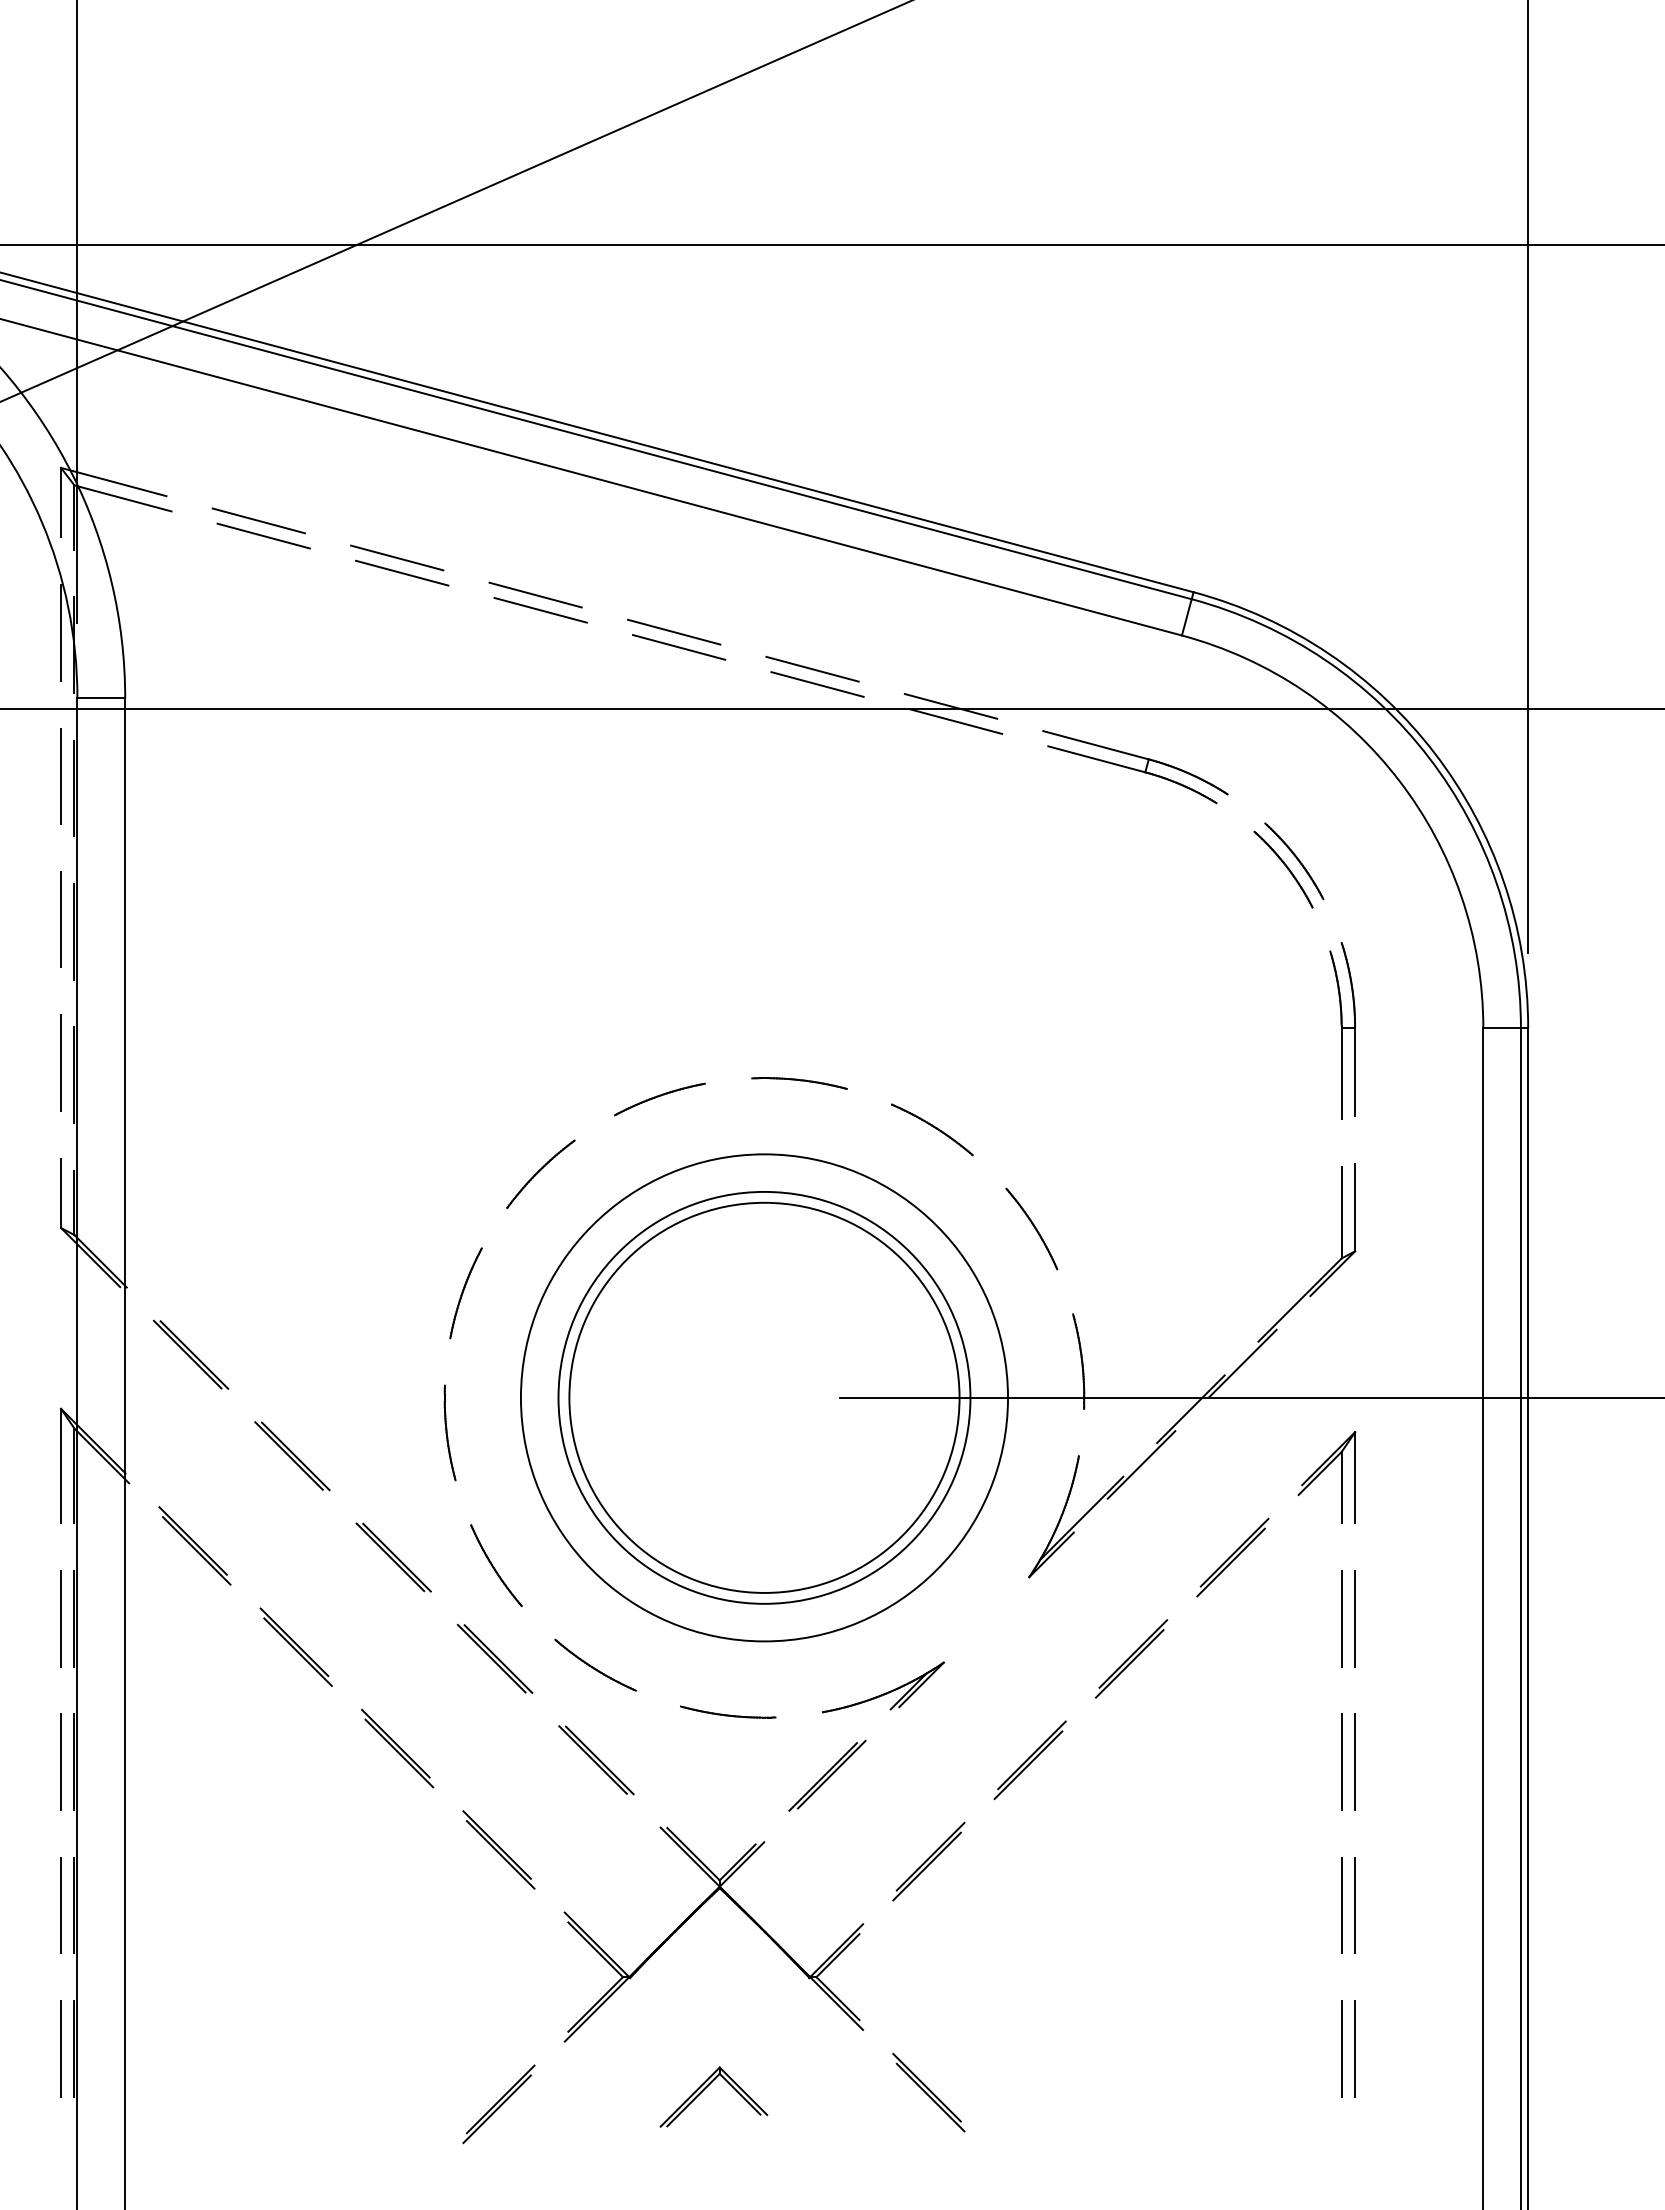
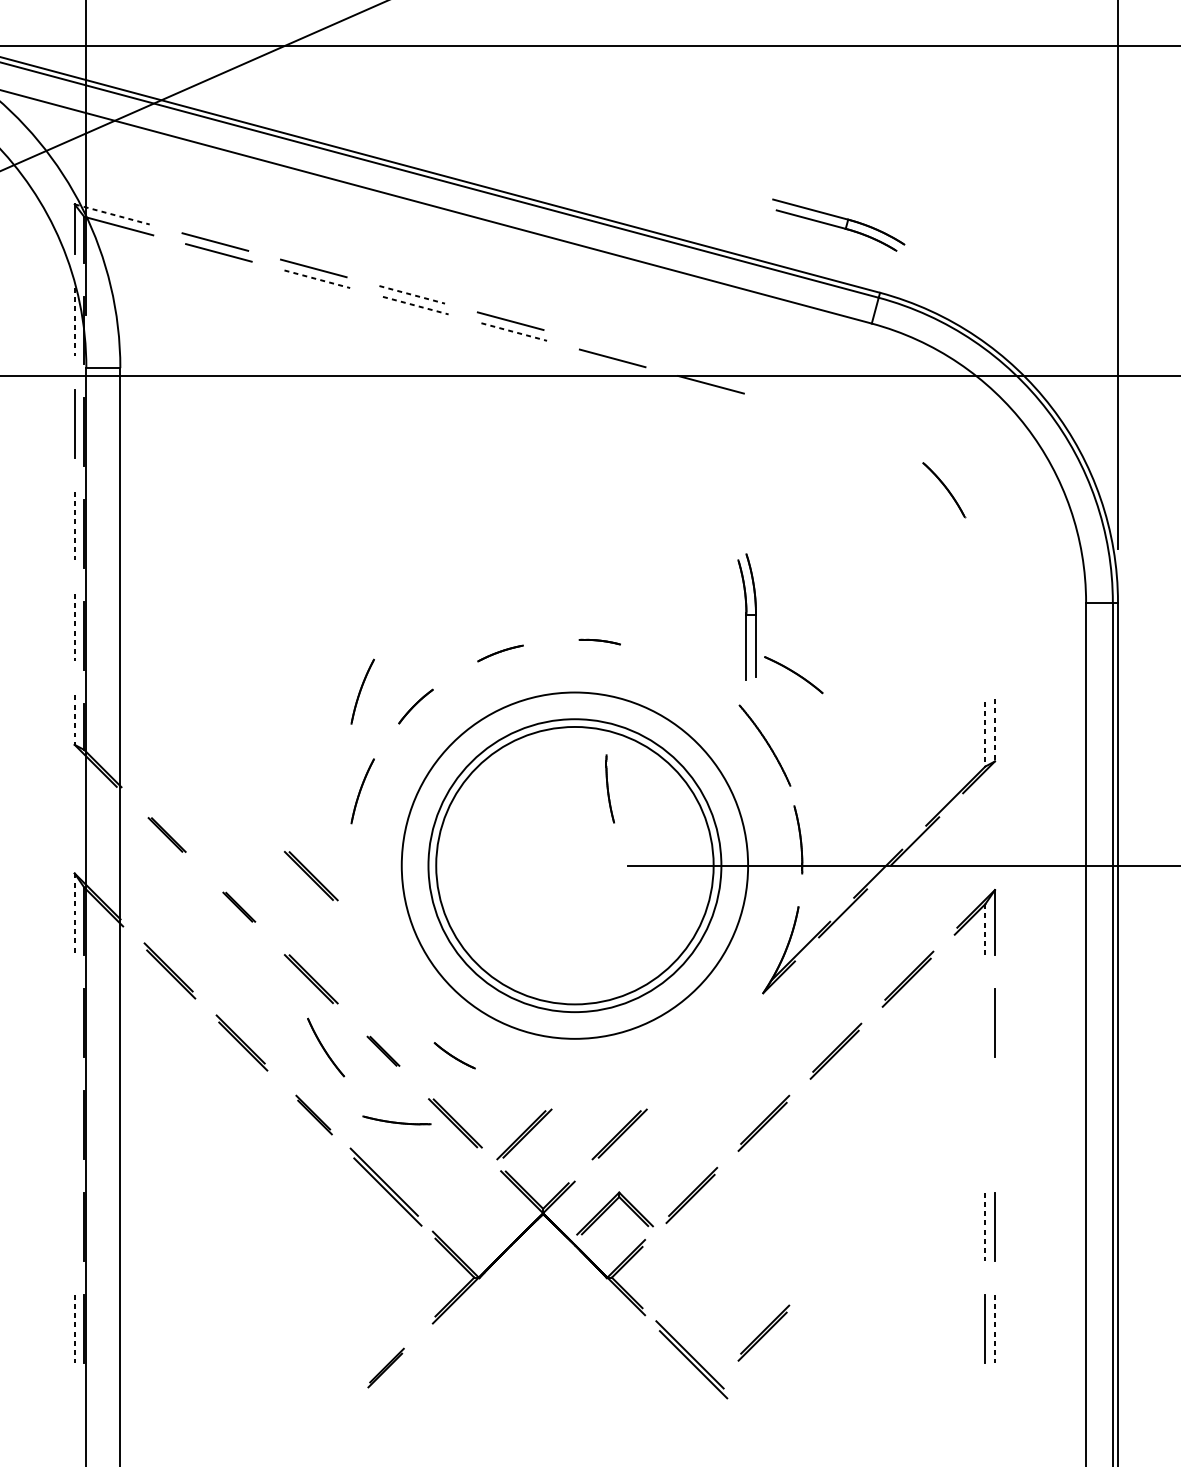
line: (113, 482) -> (112, 214), solid -> dashed
line: (402, 573) -> (317, 279), solid -> dashed
line: (535, 595) -> (412, 295), solid -> dashed
line: (540, 610) -> (415, 305), solid -> dashed
line: (61, 632) -> (75, 321), solid -> dashed
line: (679, 647) -> (514, 332), solid -> dashed
line: (812, 668) -> (609, 347), removed
line: (950, 706) -> (707, 374), removed
part: (1135, 767) -> (838, 225), moved
part: (1294, 860) -> (951, 483), removed
line: (61, 919) -> (75, 525), solid -> dashed
part: (1342, 1030) -> (747, 616), moved
line: (61, 1062) -> (75, 627), solid -> dashed
part: (799, 1083) -> (599, 642), size x0.6
part: (659, 1099) -> (500, 653), size x0.7
part: (932, 1129) -> (793, 674), moved
part: (465, 1153) -> (362, 691), added
part: (540, 1173) -> (415, 706), size x0.7
line: (61, 1193) -> (75, 720), solid -> dashed
line: (1355, 1207) -> (995, 730), solid -> dashed
line: (1341, 1212) -> (985, 733), solid -> dashed
part: (1031, 1228) -> (764, 745), size x1.4
part: (190, 1354) -> (166, 834), size x0.7
part: (393, 1412) -> (311, 876), added
part: (449, 1432) -> (609, 788), moved
part: (292, 1456) -> (239, 907), size x0.6
line: (61, 1466) -> (75, 914), solid -> dashed
line: (1341, 1487) -> (985, 929), solid -> dashed
part: (496, 1565) -> (326, 1047), moved
line: (60, 1618) -> (74, 1022), removed
line: (1341, 1618) -> (985, 1022), removed
part: (495, 1658) -> (383, 1051), size x0.6
part: (595, 1664) -> (454, 1055), size x0.7
part: (883, 1687) -> (659, 1071), removed
part: (728, 1711) -> (397, 1119), moved
part: (397, 1748) -> (313, 1115), size x0.7
line: (61, 1761) -> (75, 1124), removed
line: (1341, 1761) -> (985, 1124), removed
line: (1354, 1761) -> (994, 1124), removed
part: (693, 1775) -> (524, 1134), added
part: (498, 1849) -> (385, 1186), size x1.4
line: (60, 1905) -> (74, 1226), removed
line: (1341, 1905) -> (985, 1226), solid -> dashed
line: (61, 2048) -> (75, 1328), solid -> dashed
line: (1355, 2048) -> (995, 1328), solid -> dashed
part: (1029, 2055) -> (763, 1333), added
part: (706, 2088) -> (609, 1207), moved
part: (928, 2092) -> (691, 1359), size x1.4
part: (498, 2104) -> (385, 1368), size x0.7

